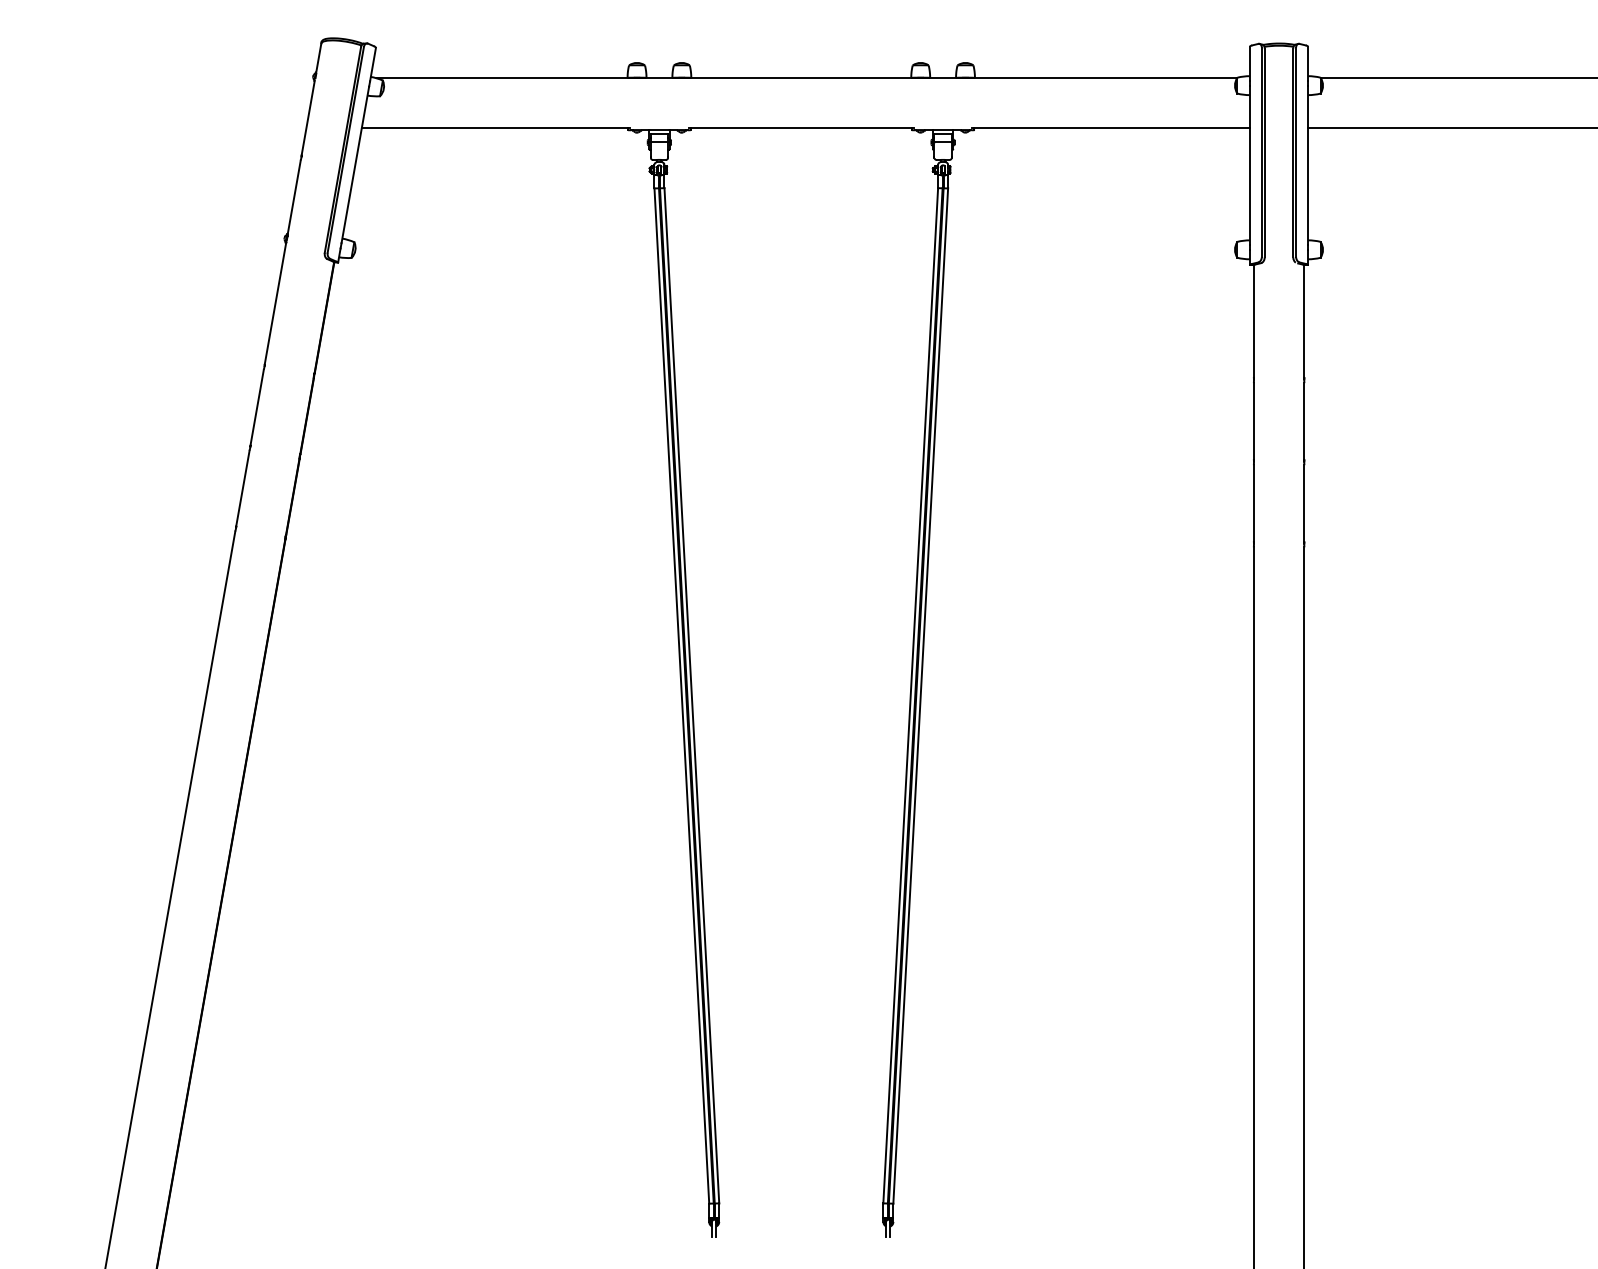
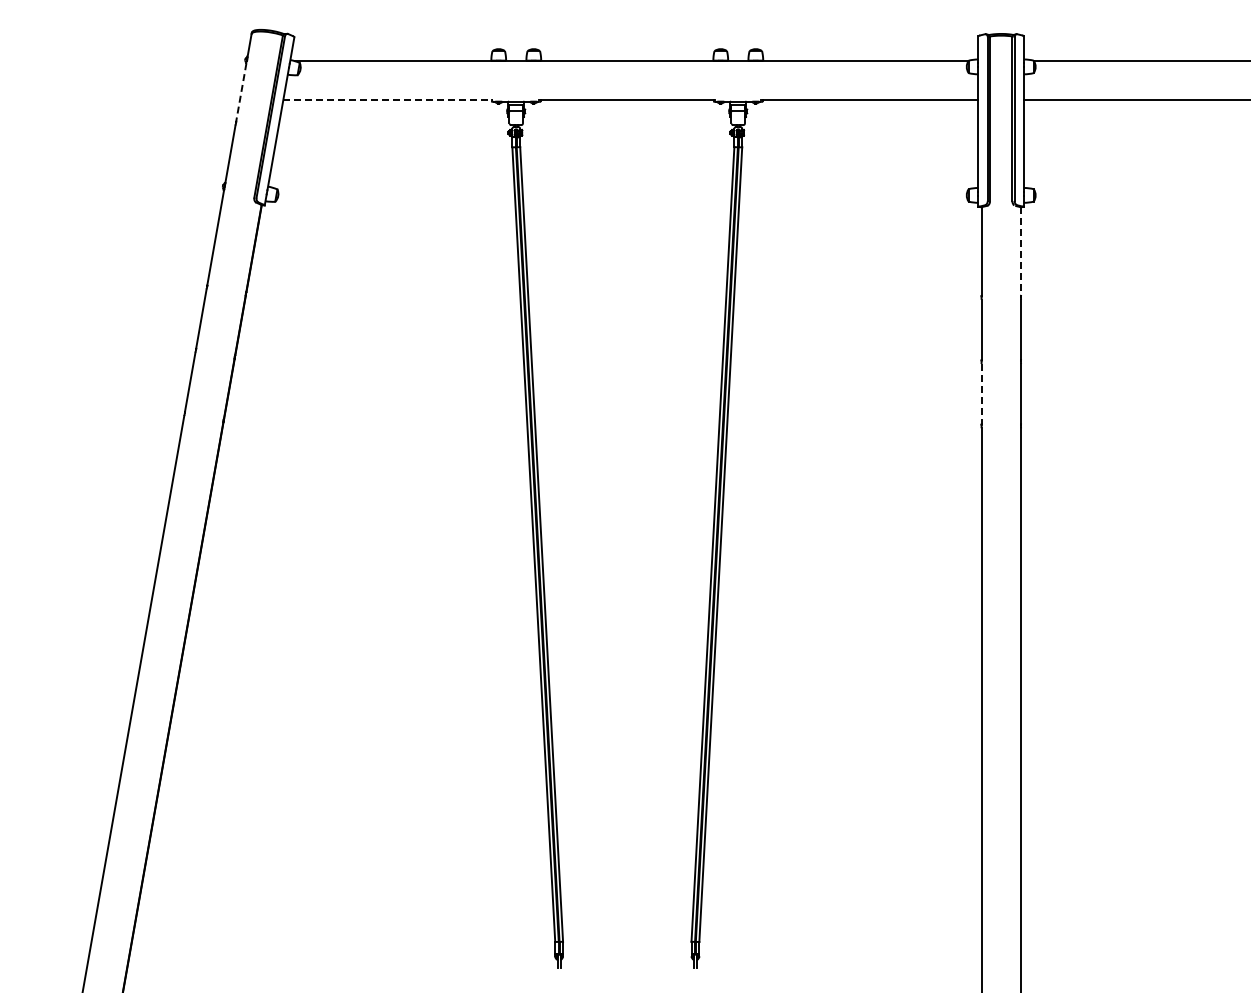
line: (308, 118) -> (241, 92), solid -> dashed
line: (496, 128) -> (388, 100), solid -> dashed
line: (1304, 321) -> (1021, 251), solid -> dashed
line: (1253, 502) -> (981, 393), solid -> dashed

